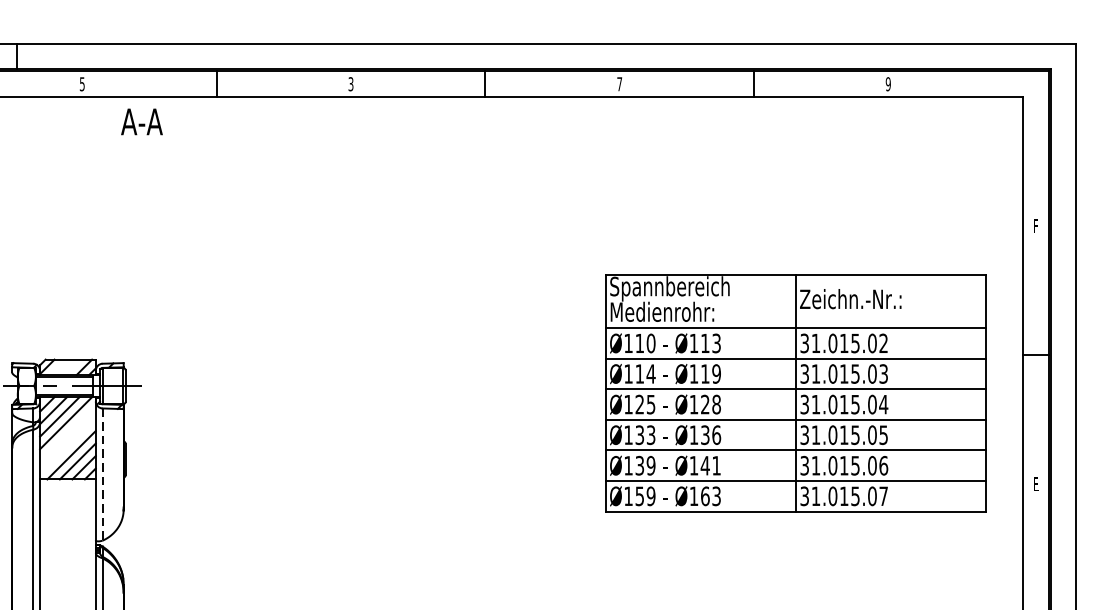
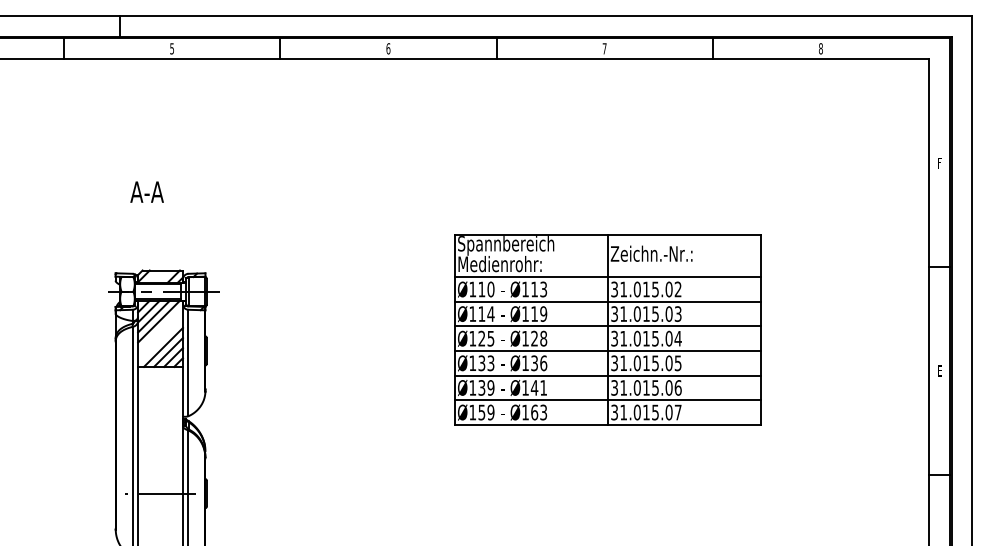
text: (351, 83) -> (388, 48), 3 -> 6
text: (887, 83) -> (820, 48), 9 -> 8
text: (141, 121) -> (146, 191), moved
part: (795, 393) -> (607, 329), moved
line: (102, 475) -> (188, 363), dashed -> solid

